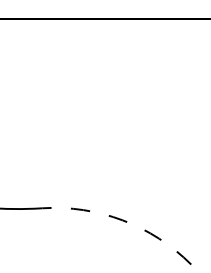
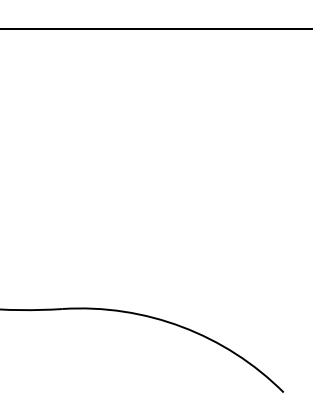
arc: (122, 220) -> (181, 327), dashed -> solid

